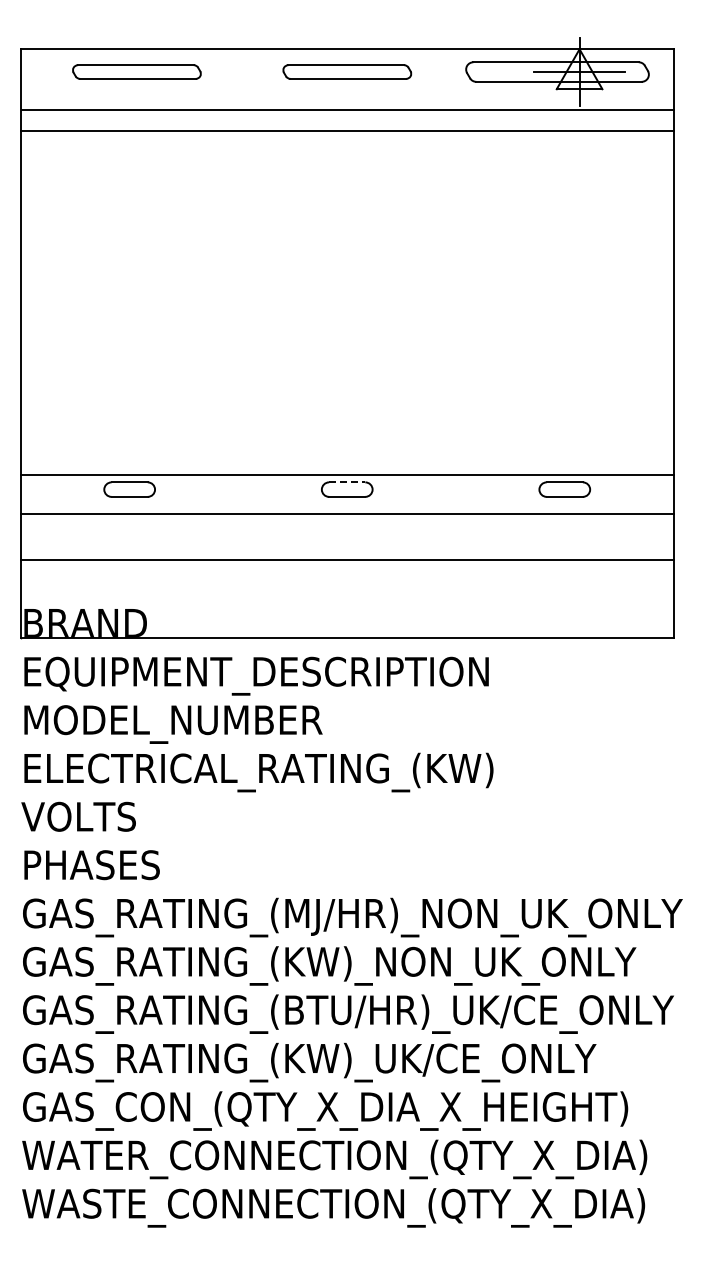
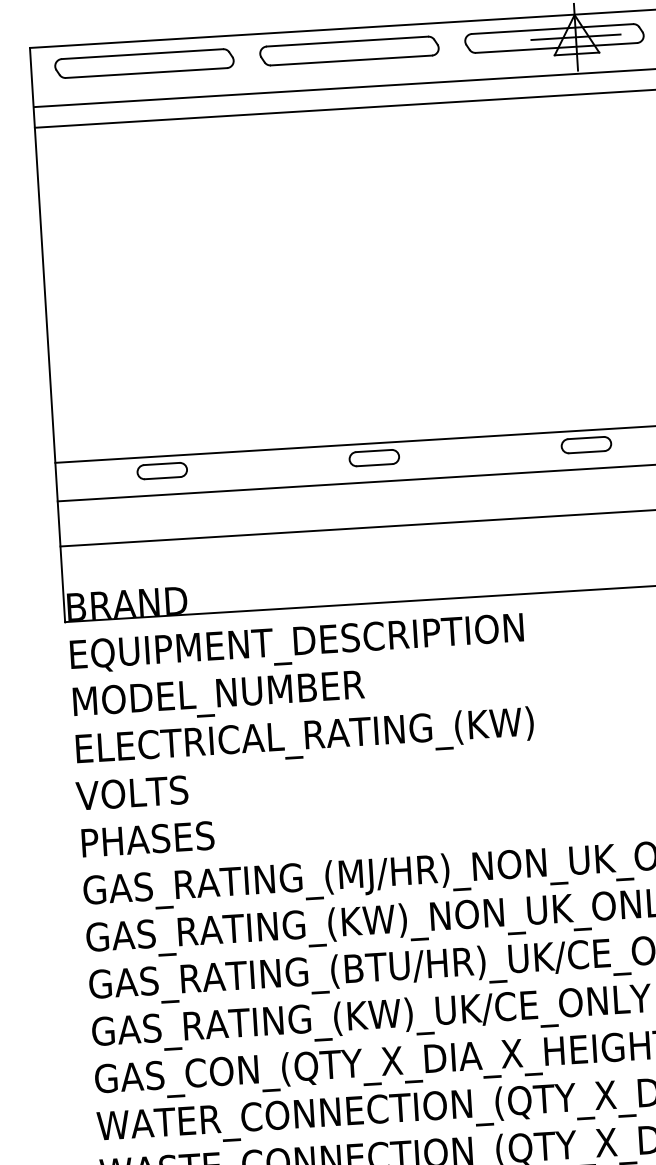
part: (136, 71) -> (144, 63), size x1.43
part: (347, 71) -> (349, 50), size x1.43
line: (347, 482) -> (374, 451), dashed -> solid

